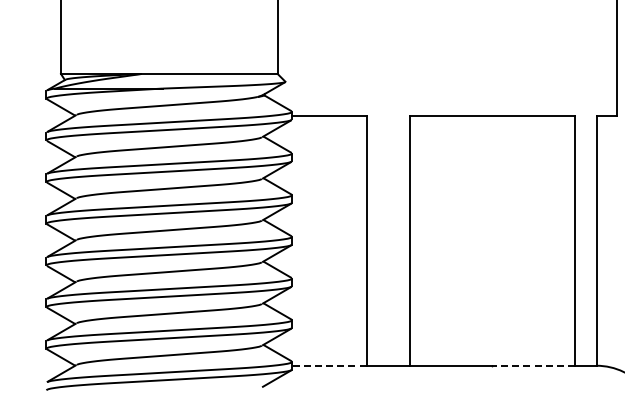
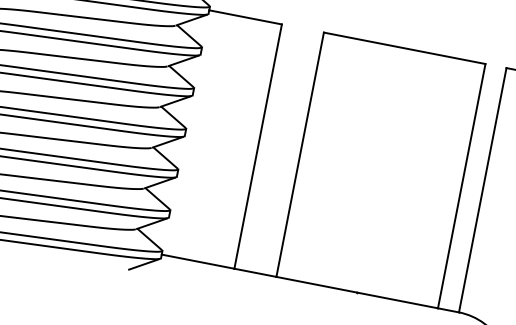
line: (328, 365) -> (197, 261), dashed -> solid
line: (533, 365) -> (397, 300), dashed -> solid

